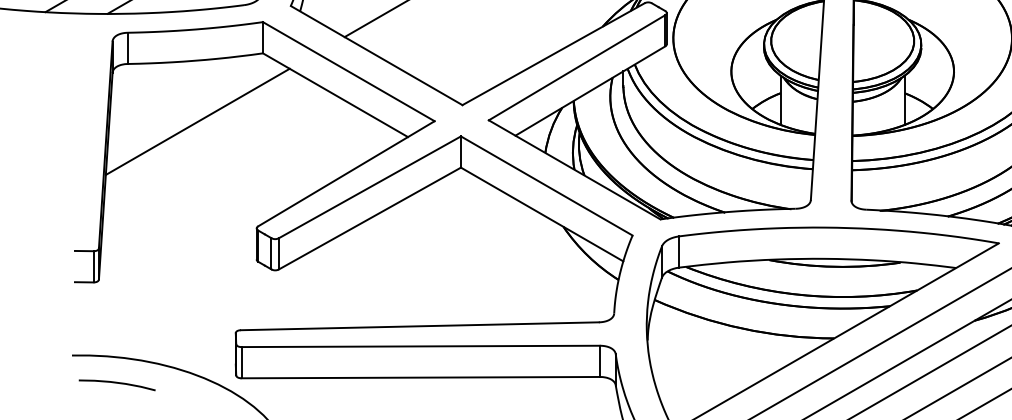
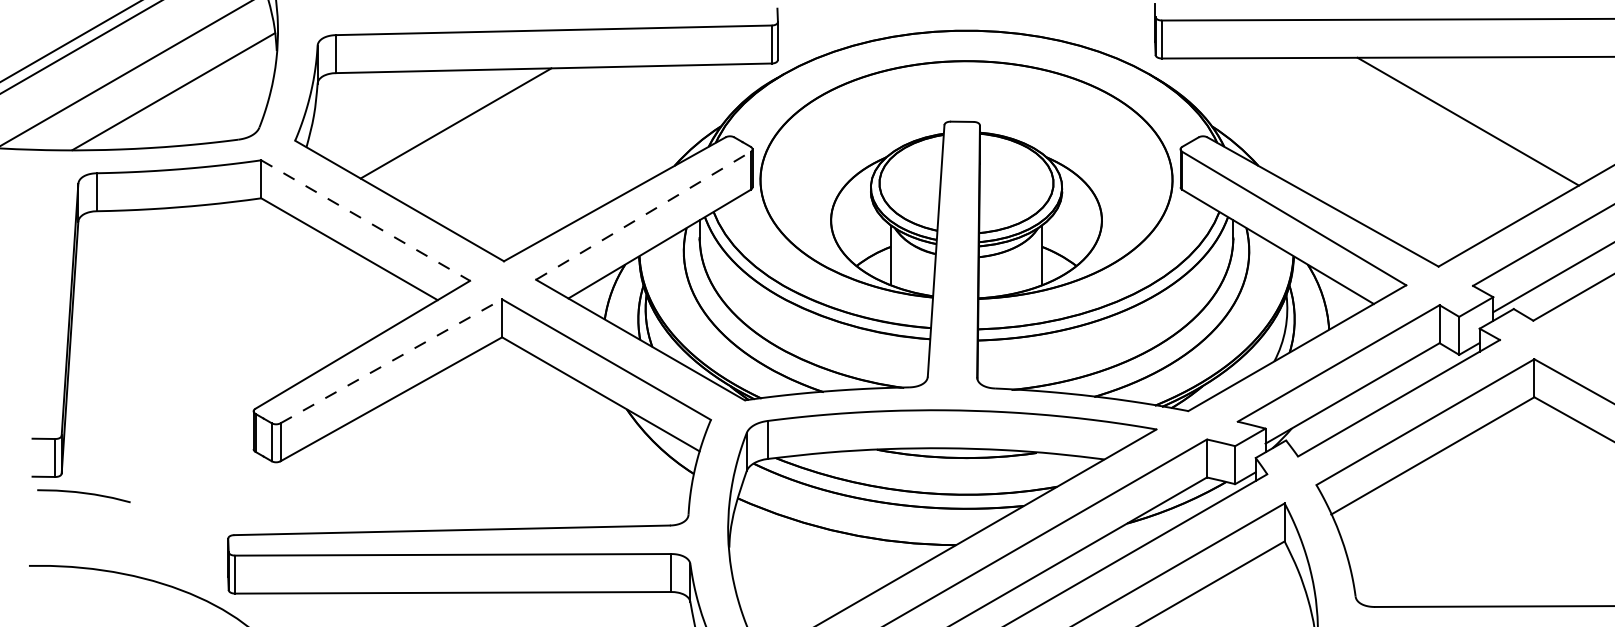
line: (577, 67) -> (643, 215), solid -> dashed
line: (348, 71) -> (365, 220), solid -> dashed
line: (197, 121) -> (181, 281), removed
line: (370, 187) -> (391, 361), solid -> dashed
curve: (117, 383) -> (84, 494), moved

